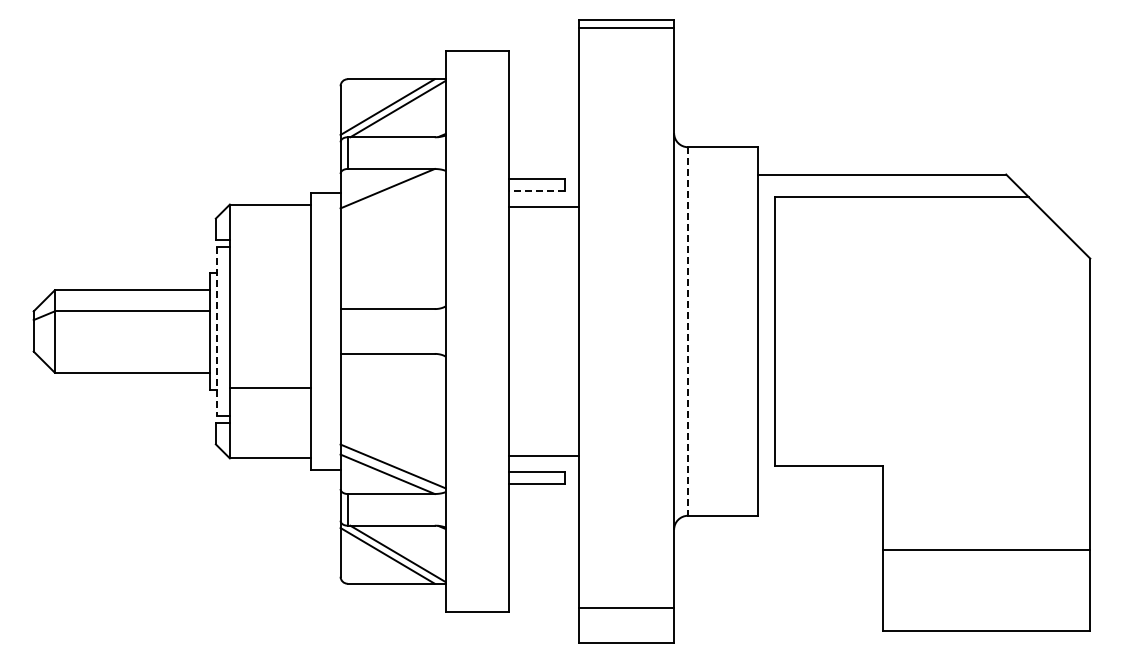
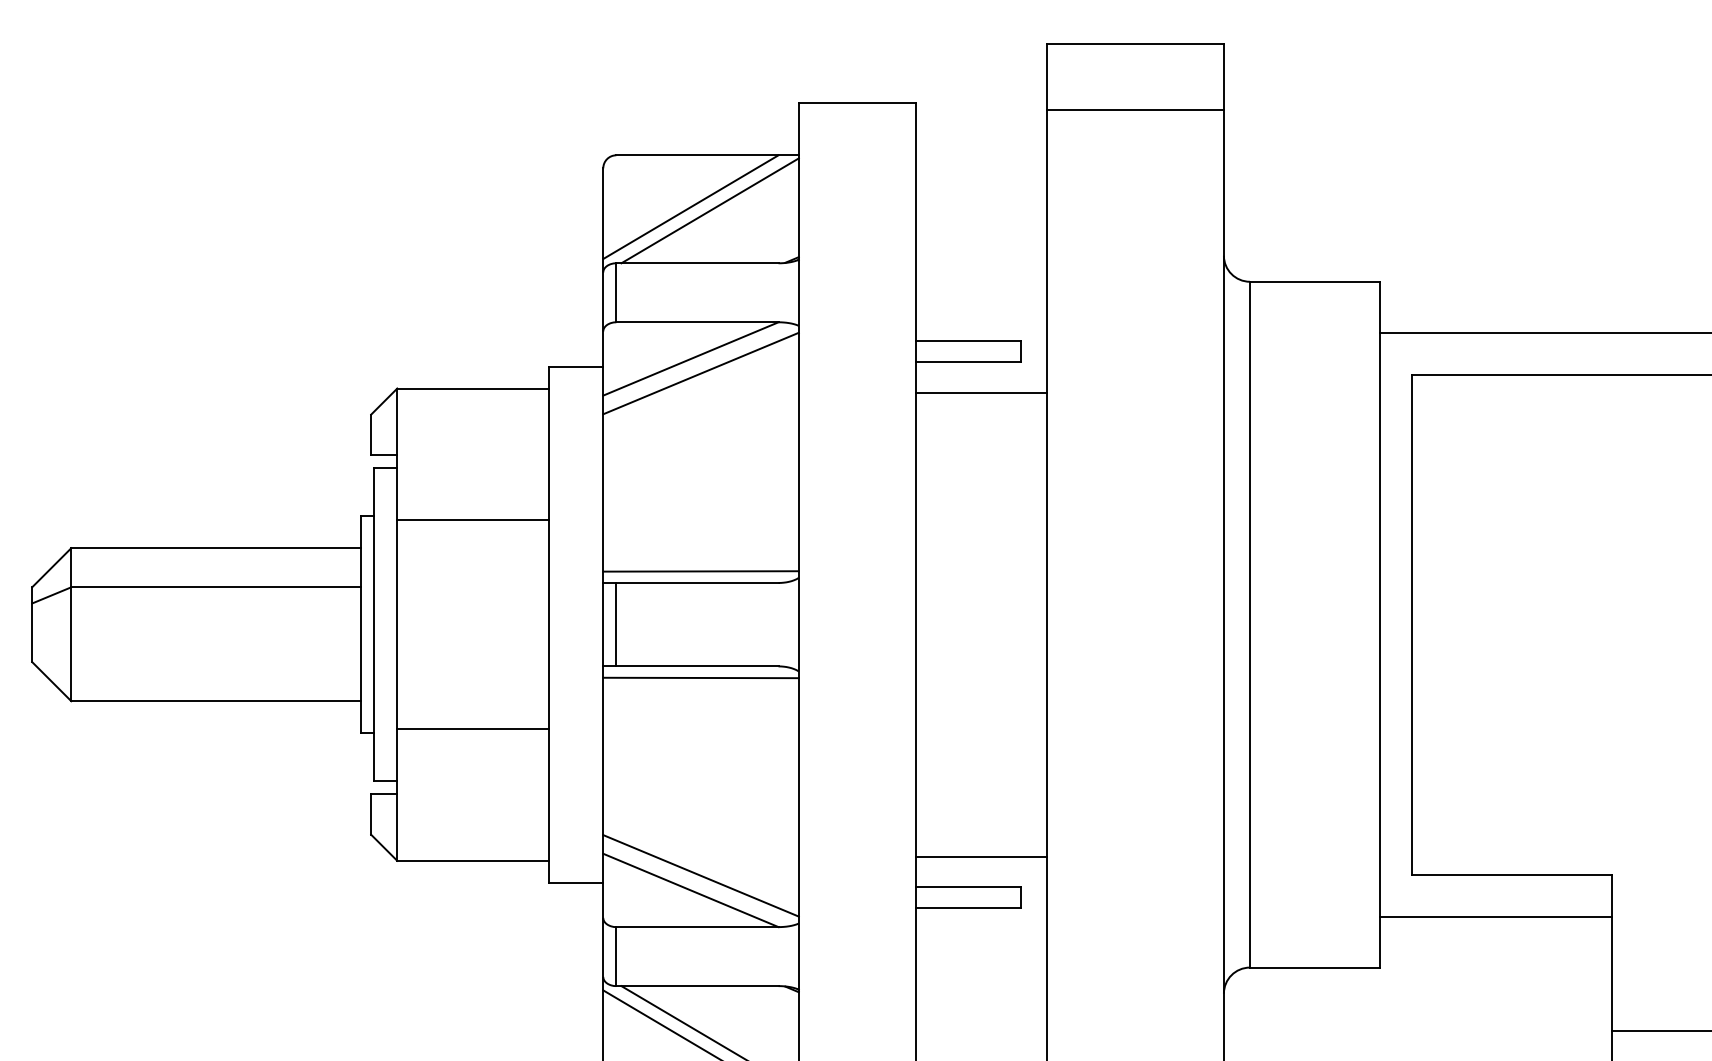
line: (626, 27) -> (1135, 109), moved
line: (536, 190) -> (967, 362), dashed -> solid
line: (392, 196) -> (699, 373), added
line: (270, 275) -> (472, 520), added
line: (392, 302) -> (699, 570), added
line: (347, 331) -> (616, 624), added
line: (688, 331) -> (1250, 624), dashed -> solid
line: (217, 332) -> (374, 626), dashed -> solid
line: (392, 360) -> (699, 678), added
line: (820, 488) -> (1496, 916), added

